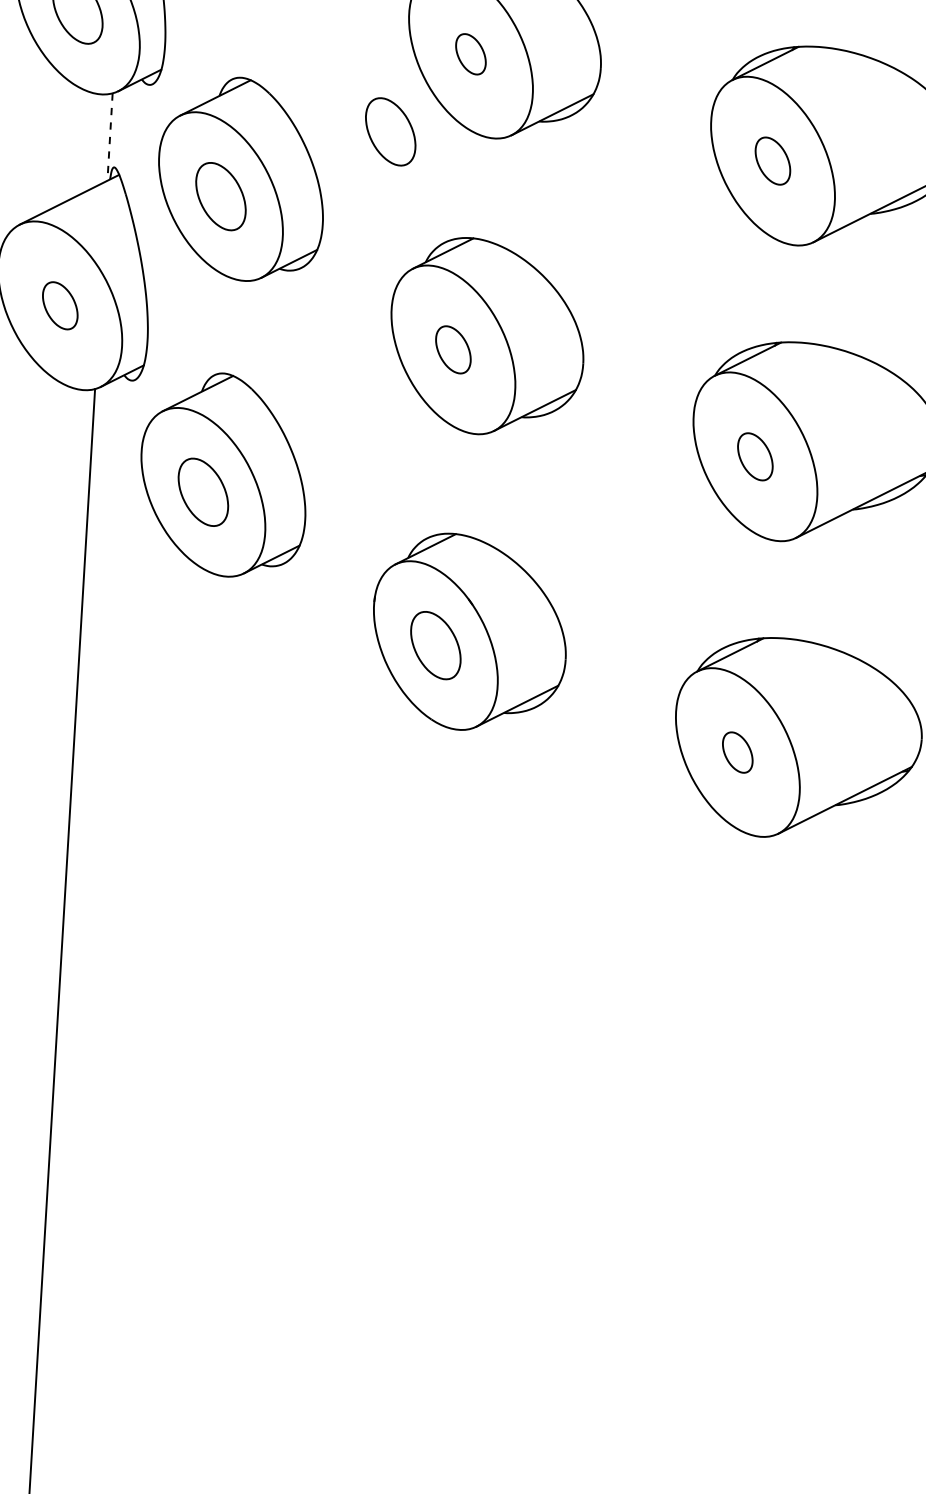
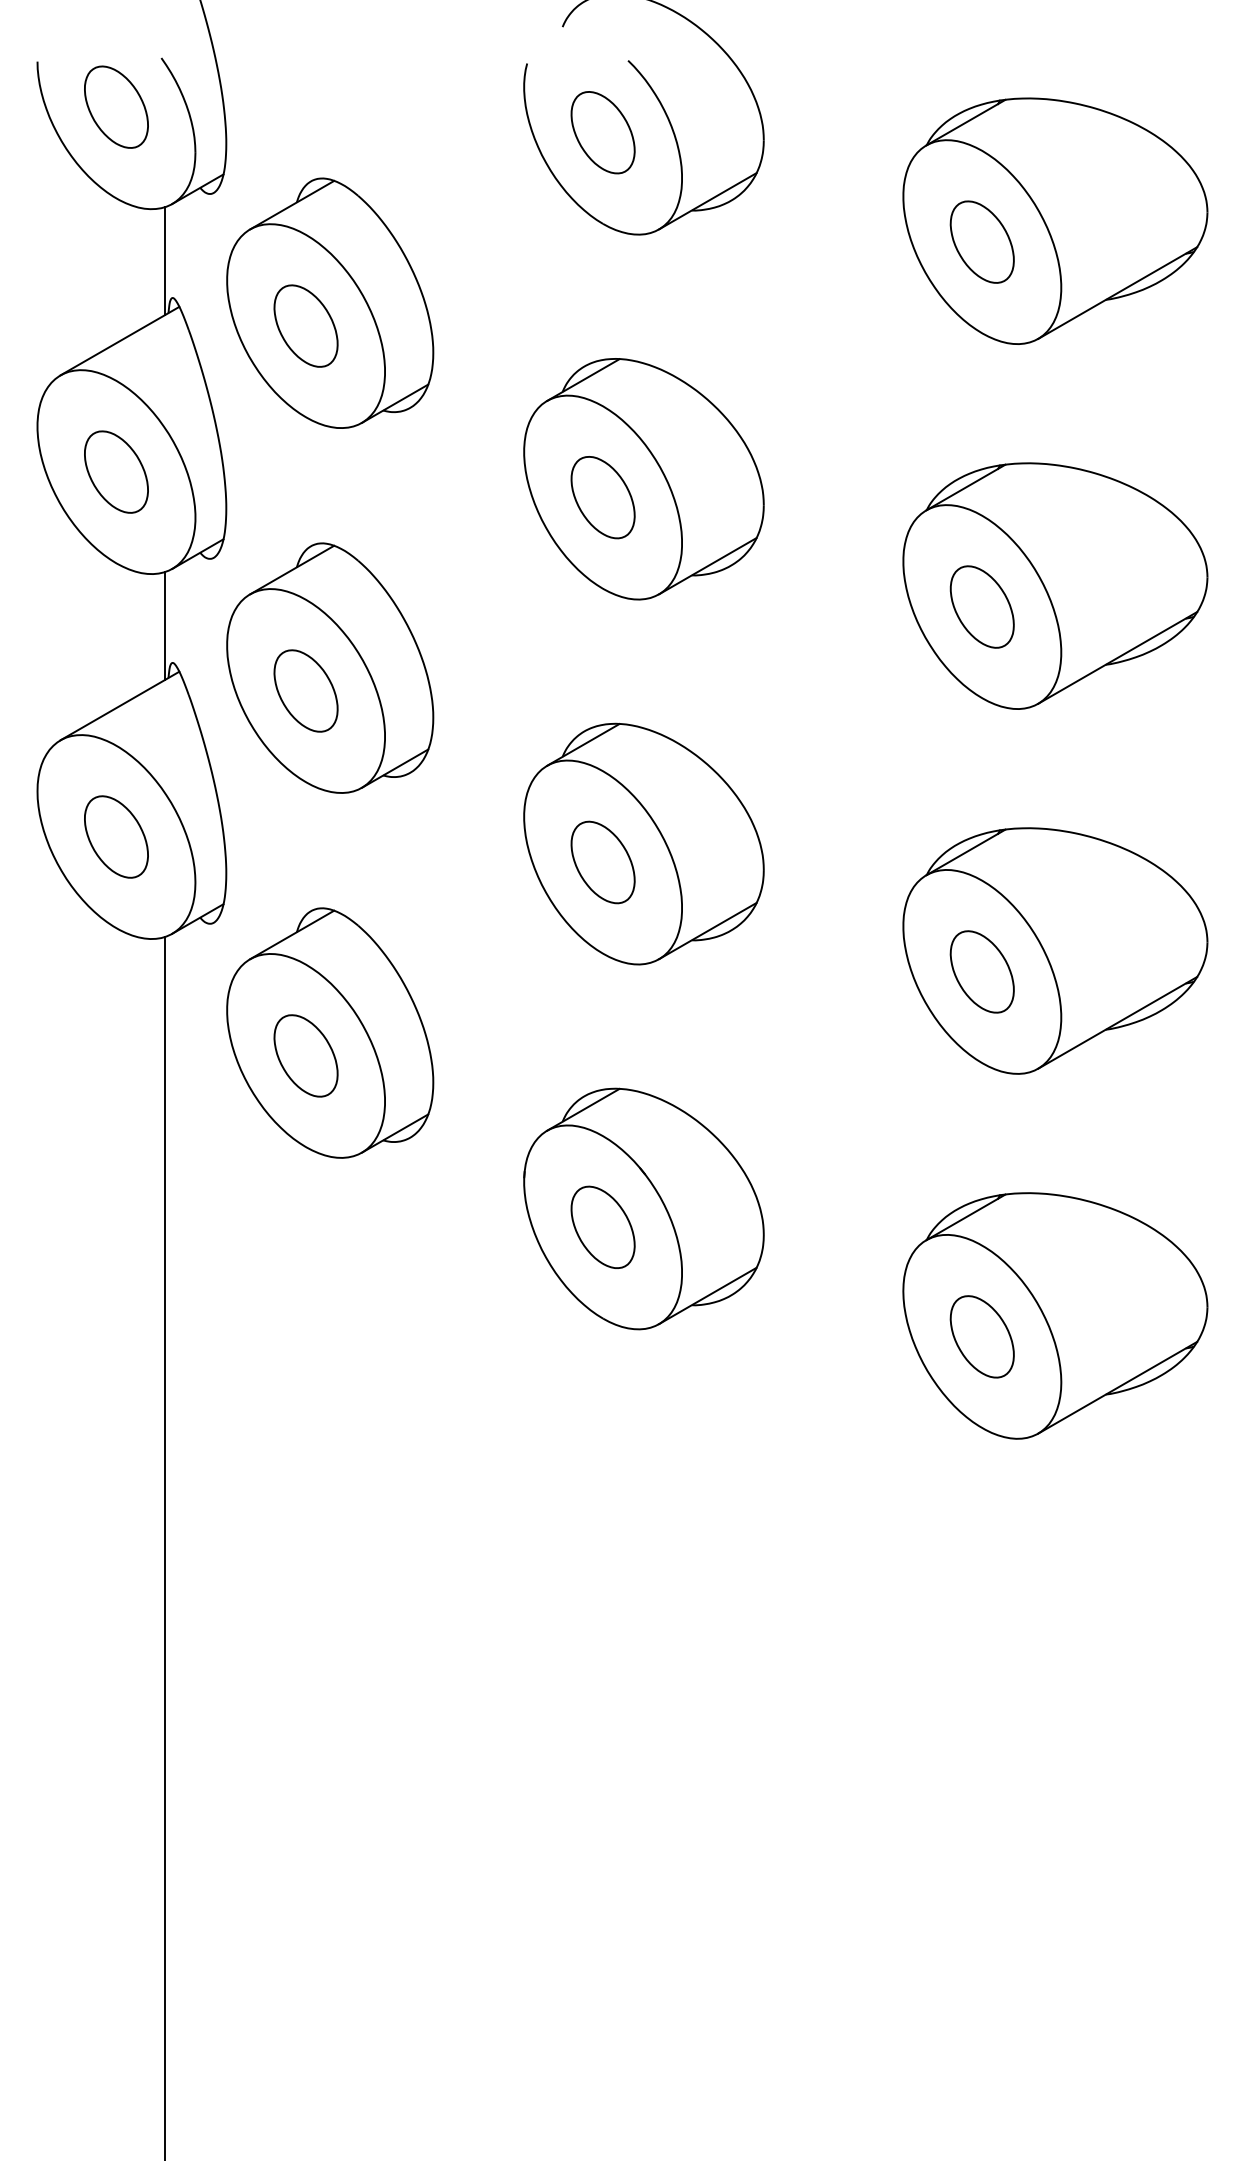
part: (470, 54) -> (602, 497), size x1.67
part: (390, 131) -> (509, 598), removed
line: (110, 136) -> (165, 625), dashed -> solid
part: (772, 160) -> (981, 606), size x1.43
part: (60, 305) -> (116, 836), size x1.43
part: (452, 349) -> (602, 862), size x1.43
part: (754, 456) -> (981, 971), size x1.43
part: (737, 752) -> (981, 1336), size x1.67

